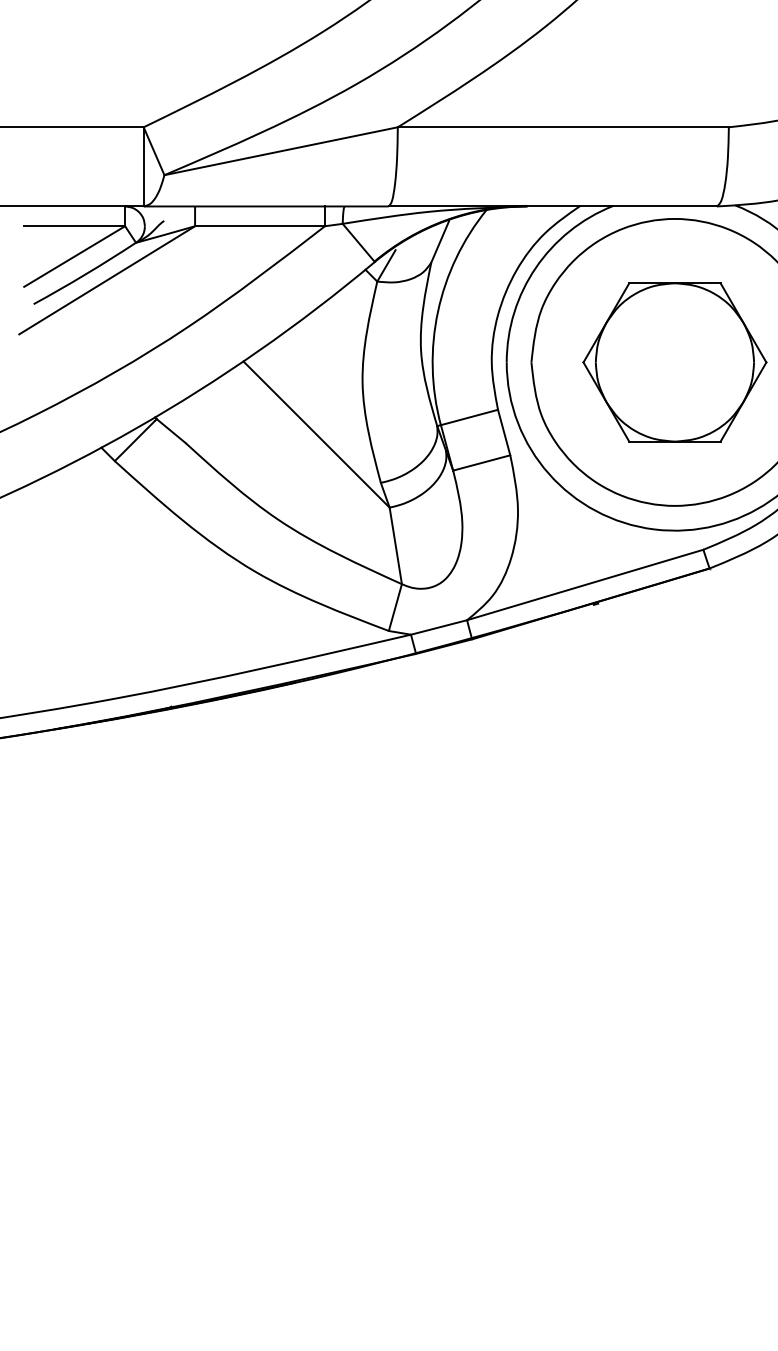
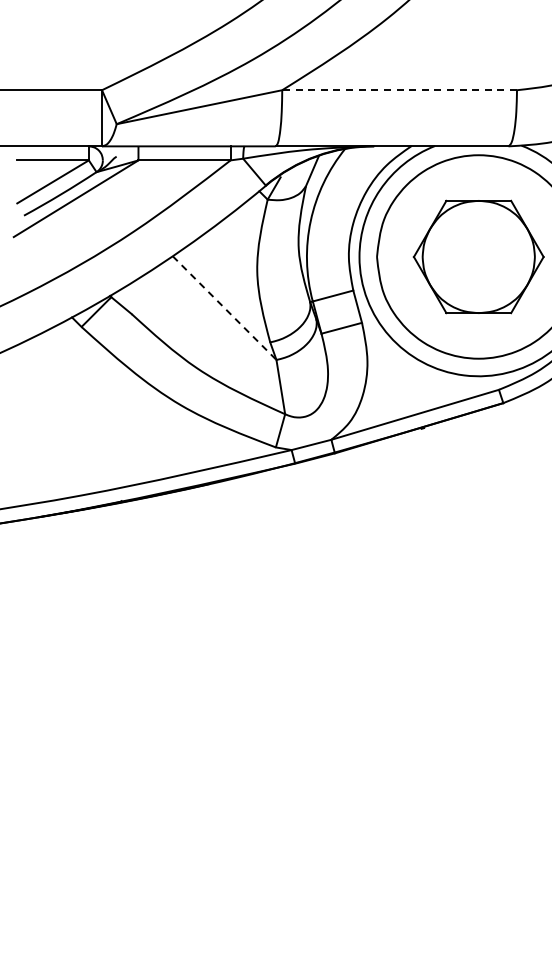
line: (563, 127) -> (399, 90), solid -> dashed
line: (316, 435) -> (224, 308), solid -> dashed

